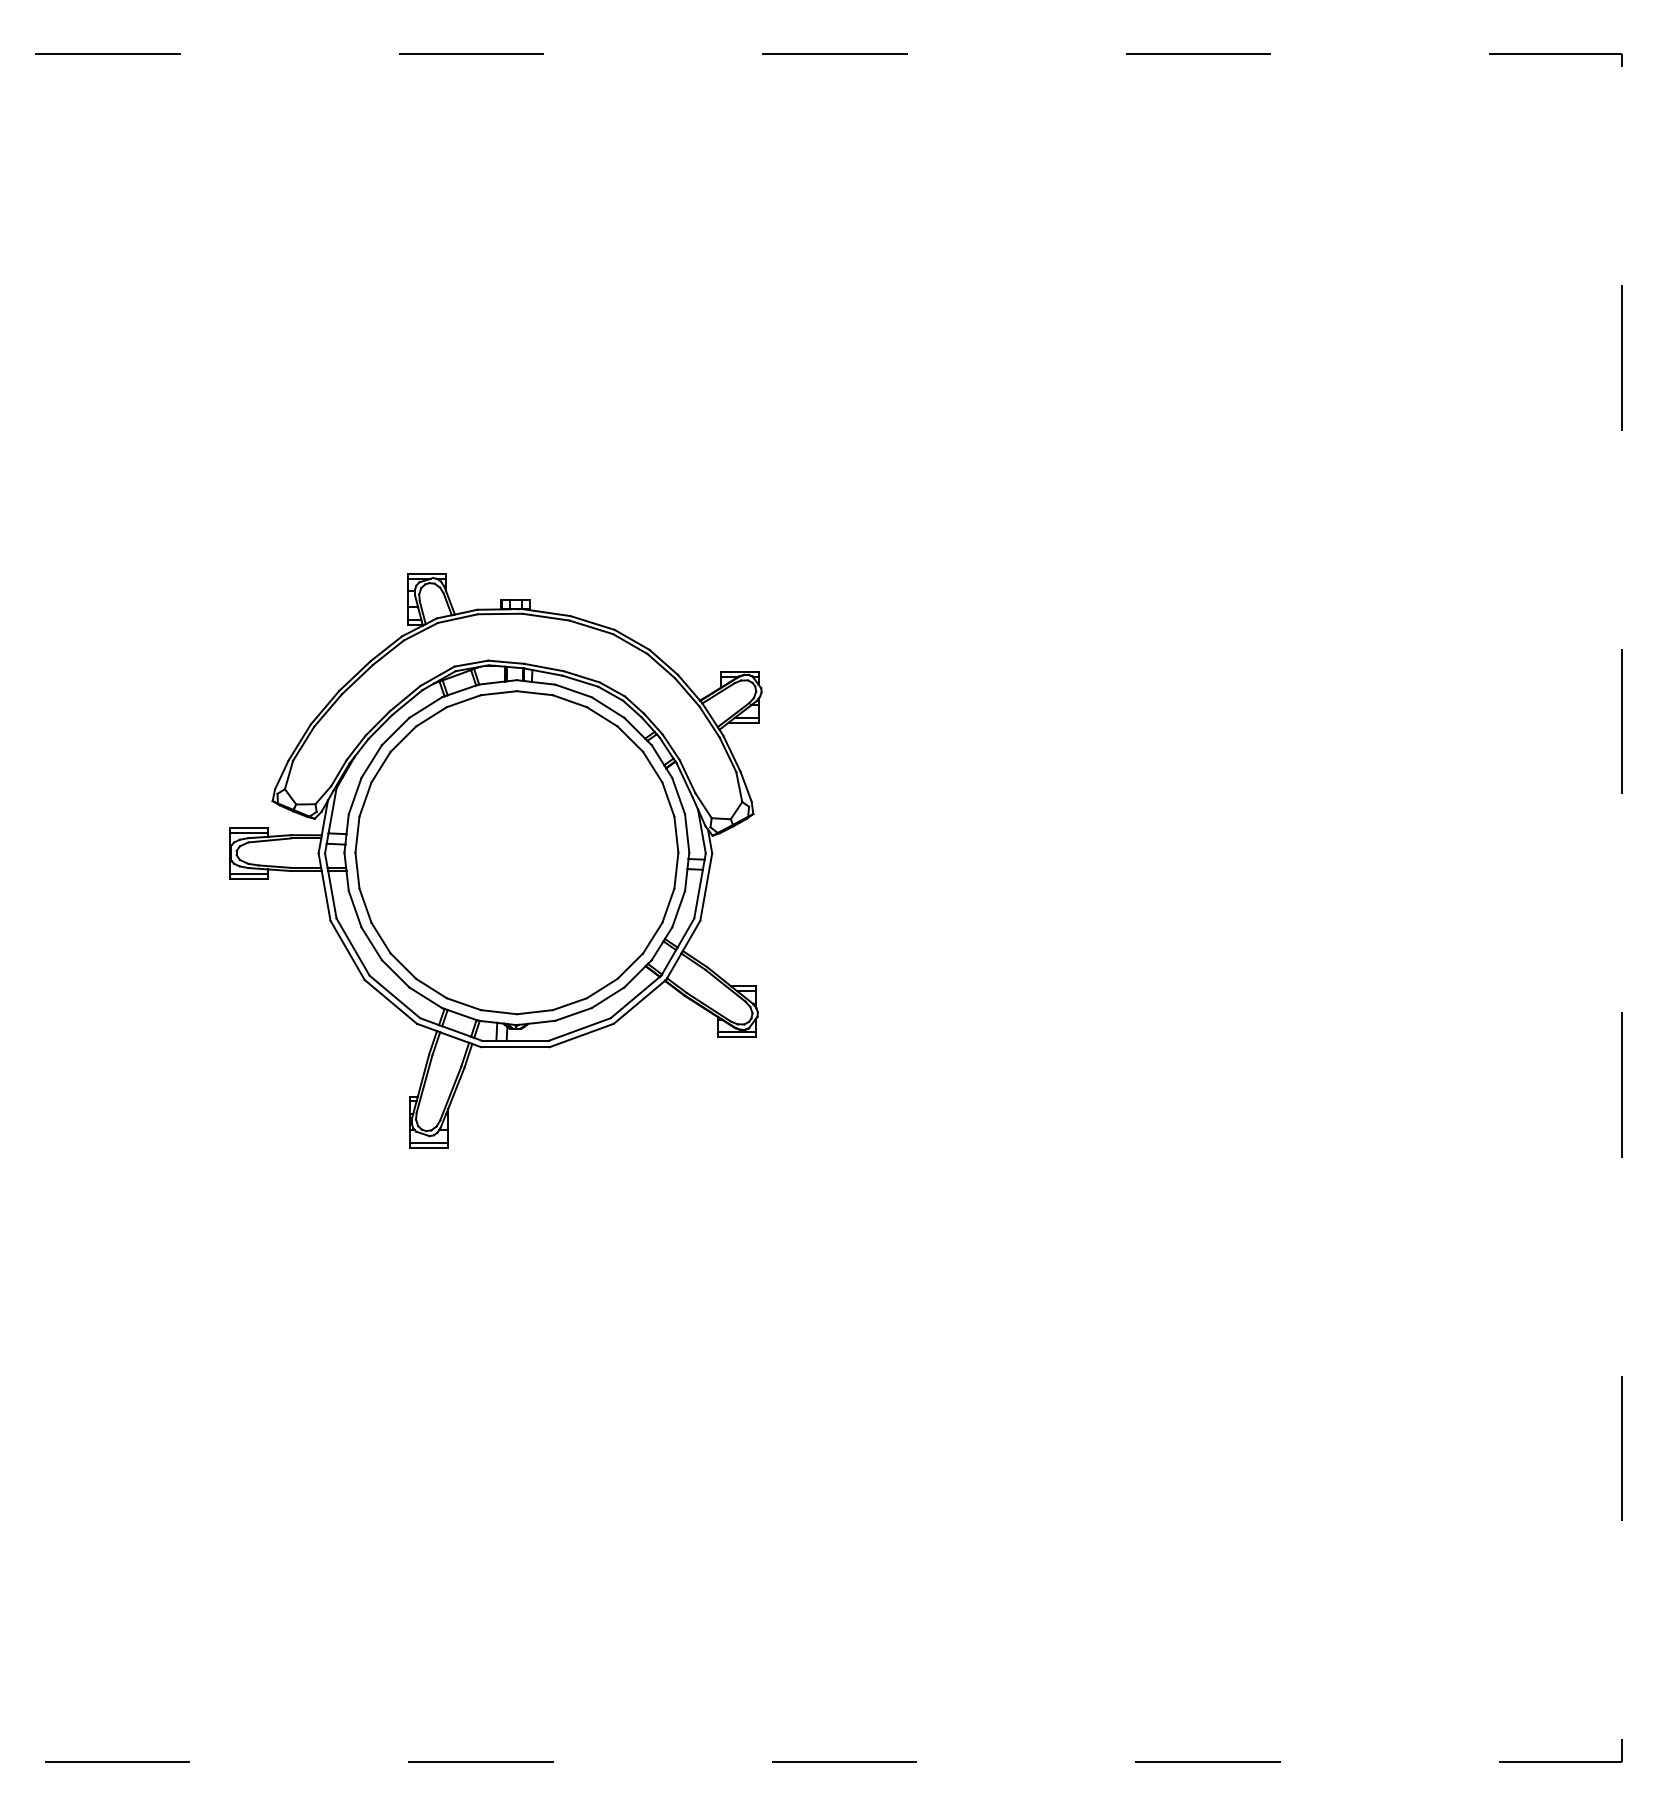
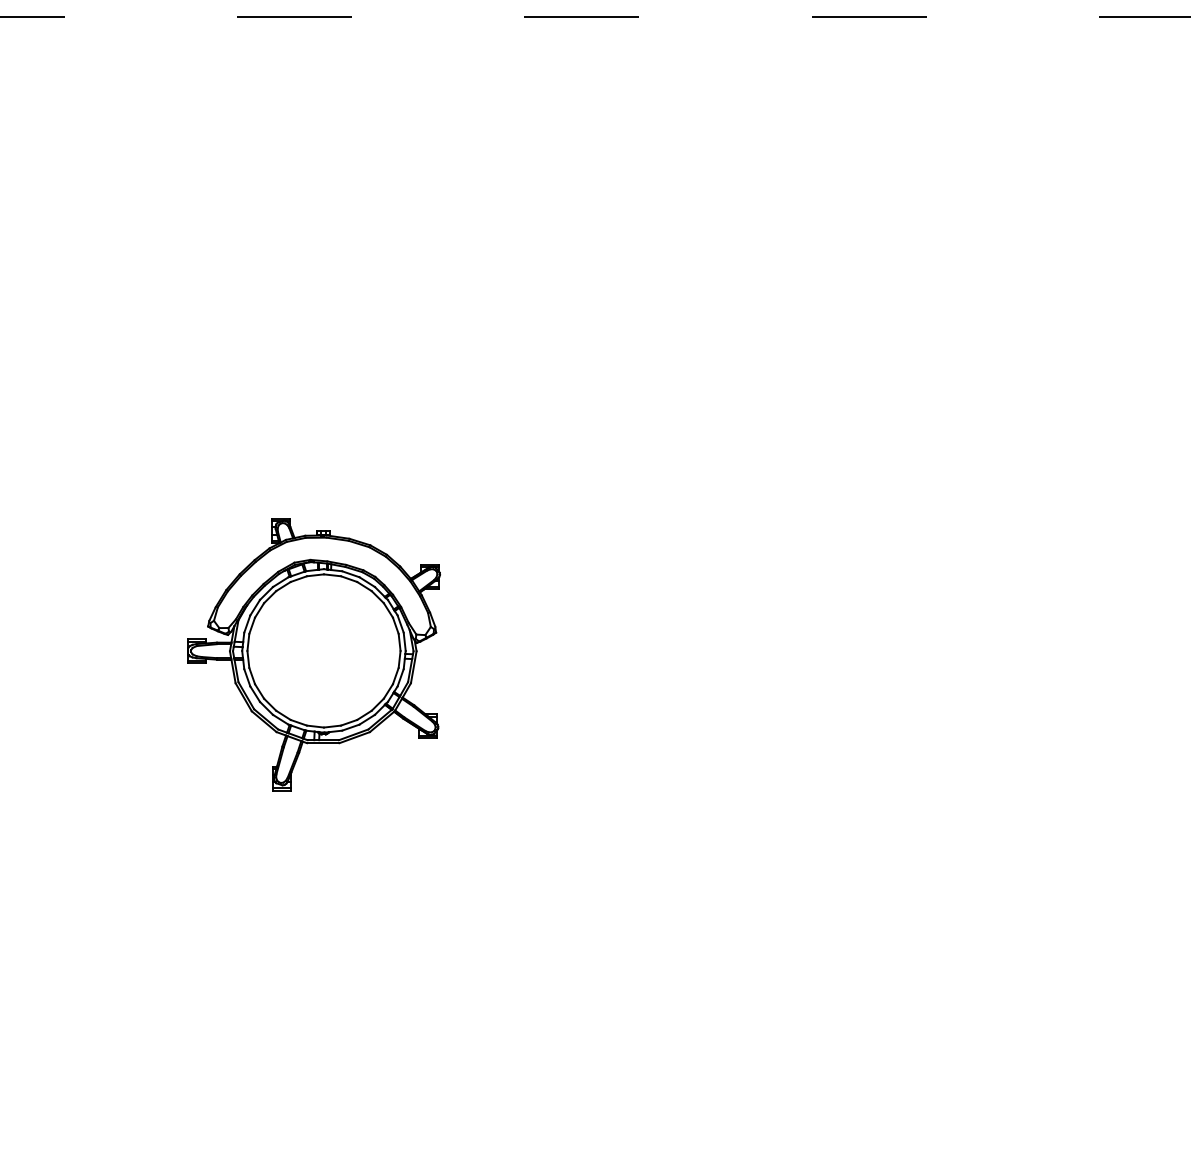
part: (495, 860) -> (313, 654), size x0.6

